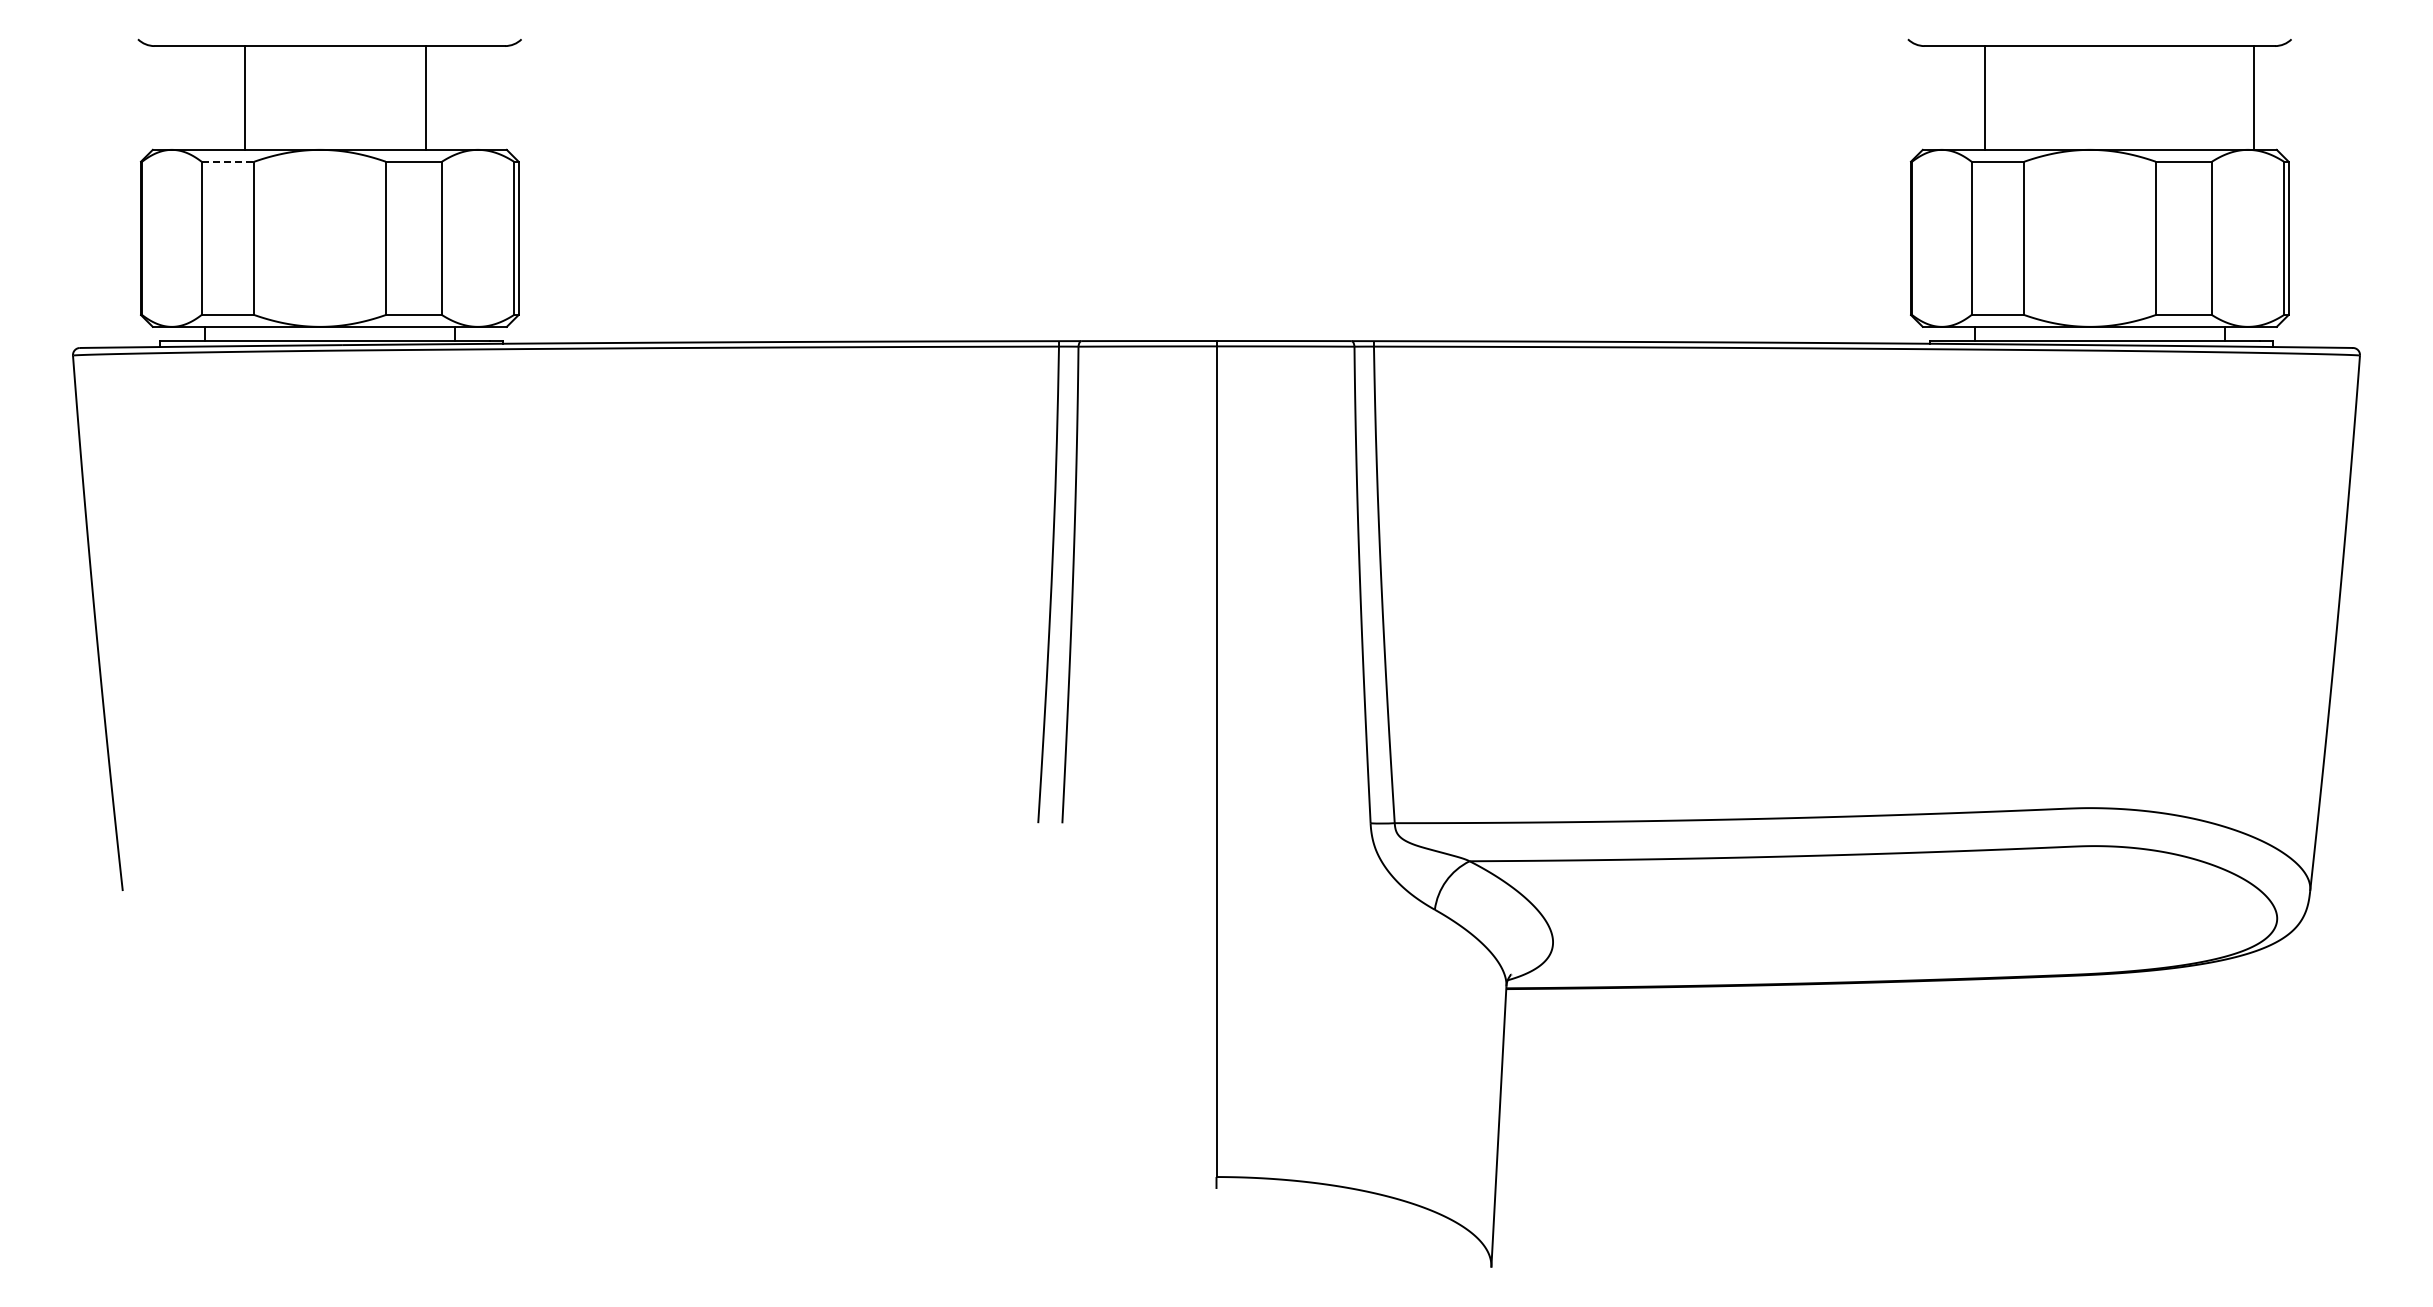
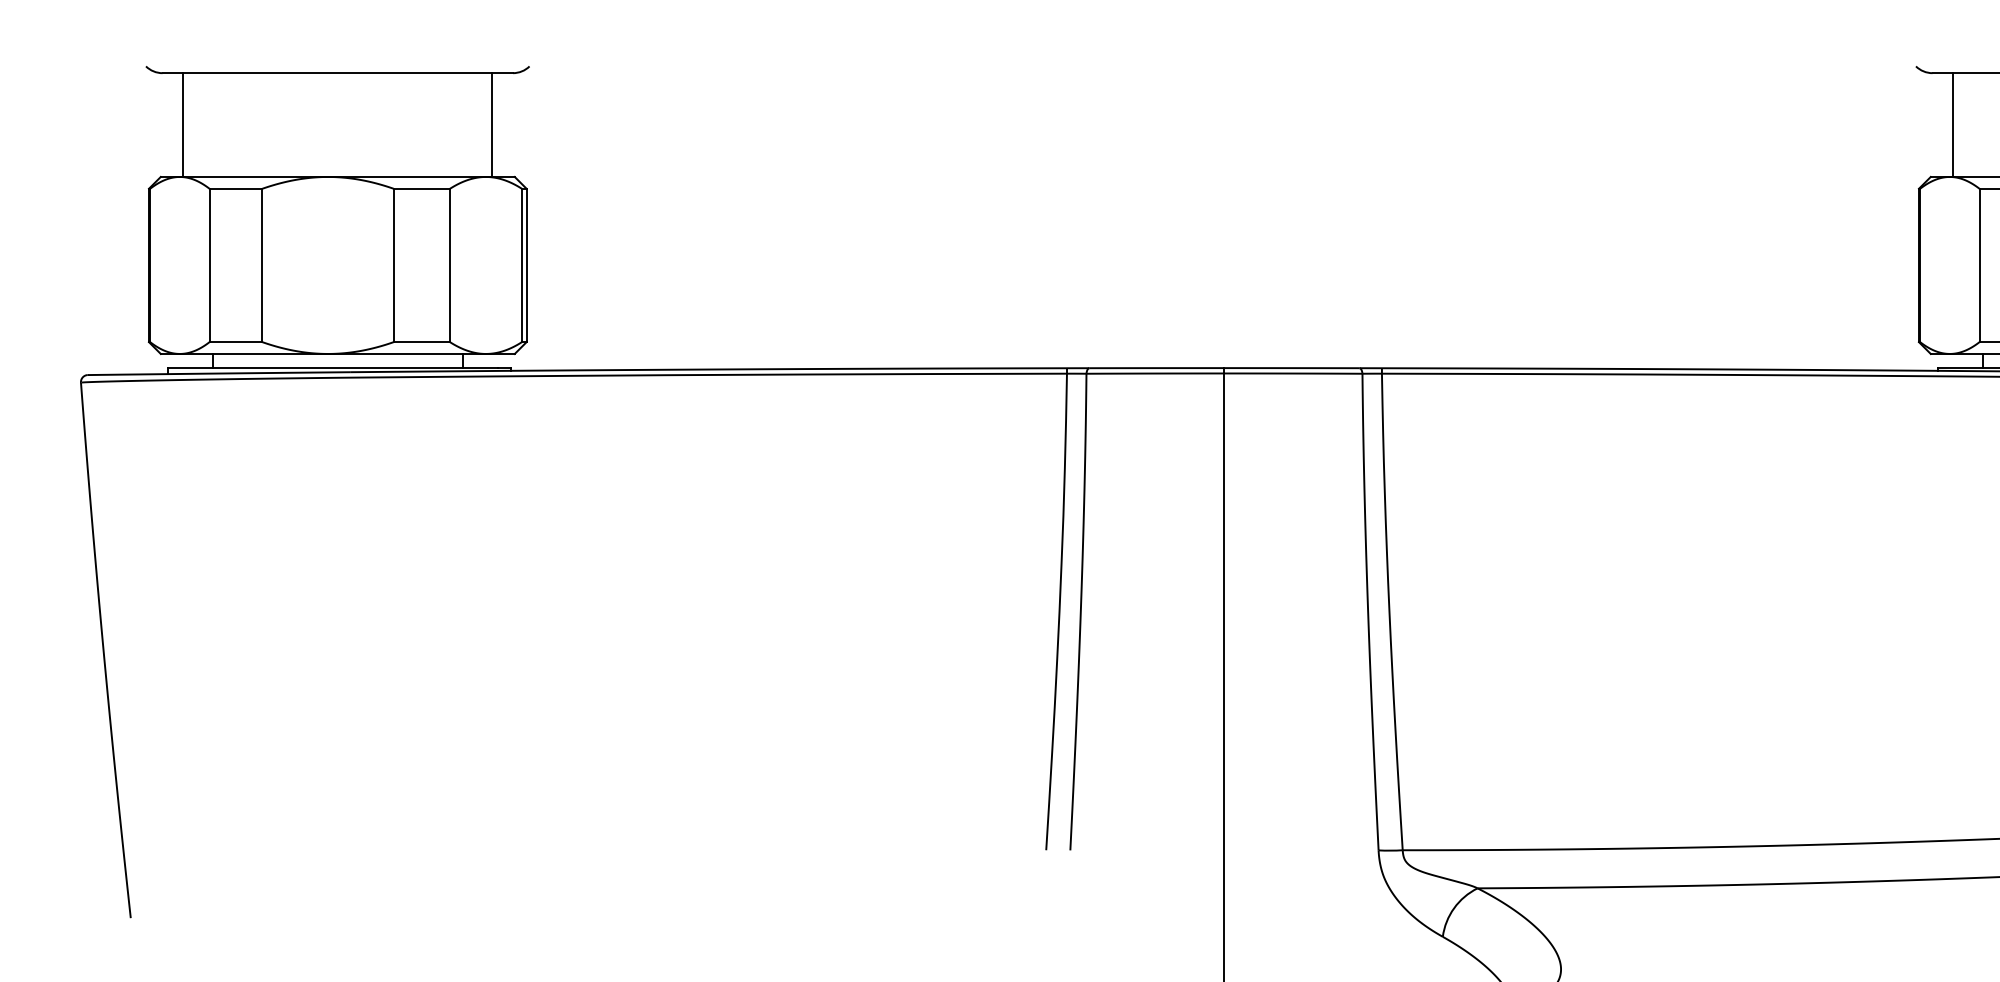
line: (245, 97) -> (183, 124), moved
line: (426, 97) -> (492, 124), moved
line: (1985, 97) -> (1953, 124), moved
line: (228, 161) -> (236, 188), dashed -> solid

